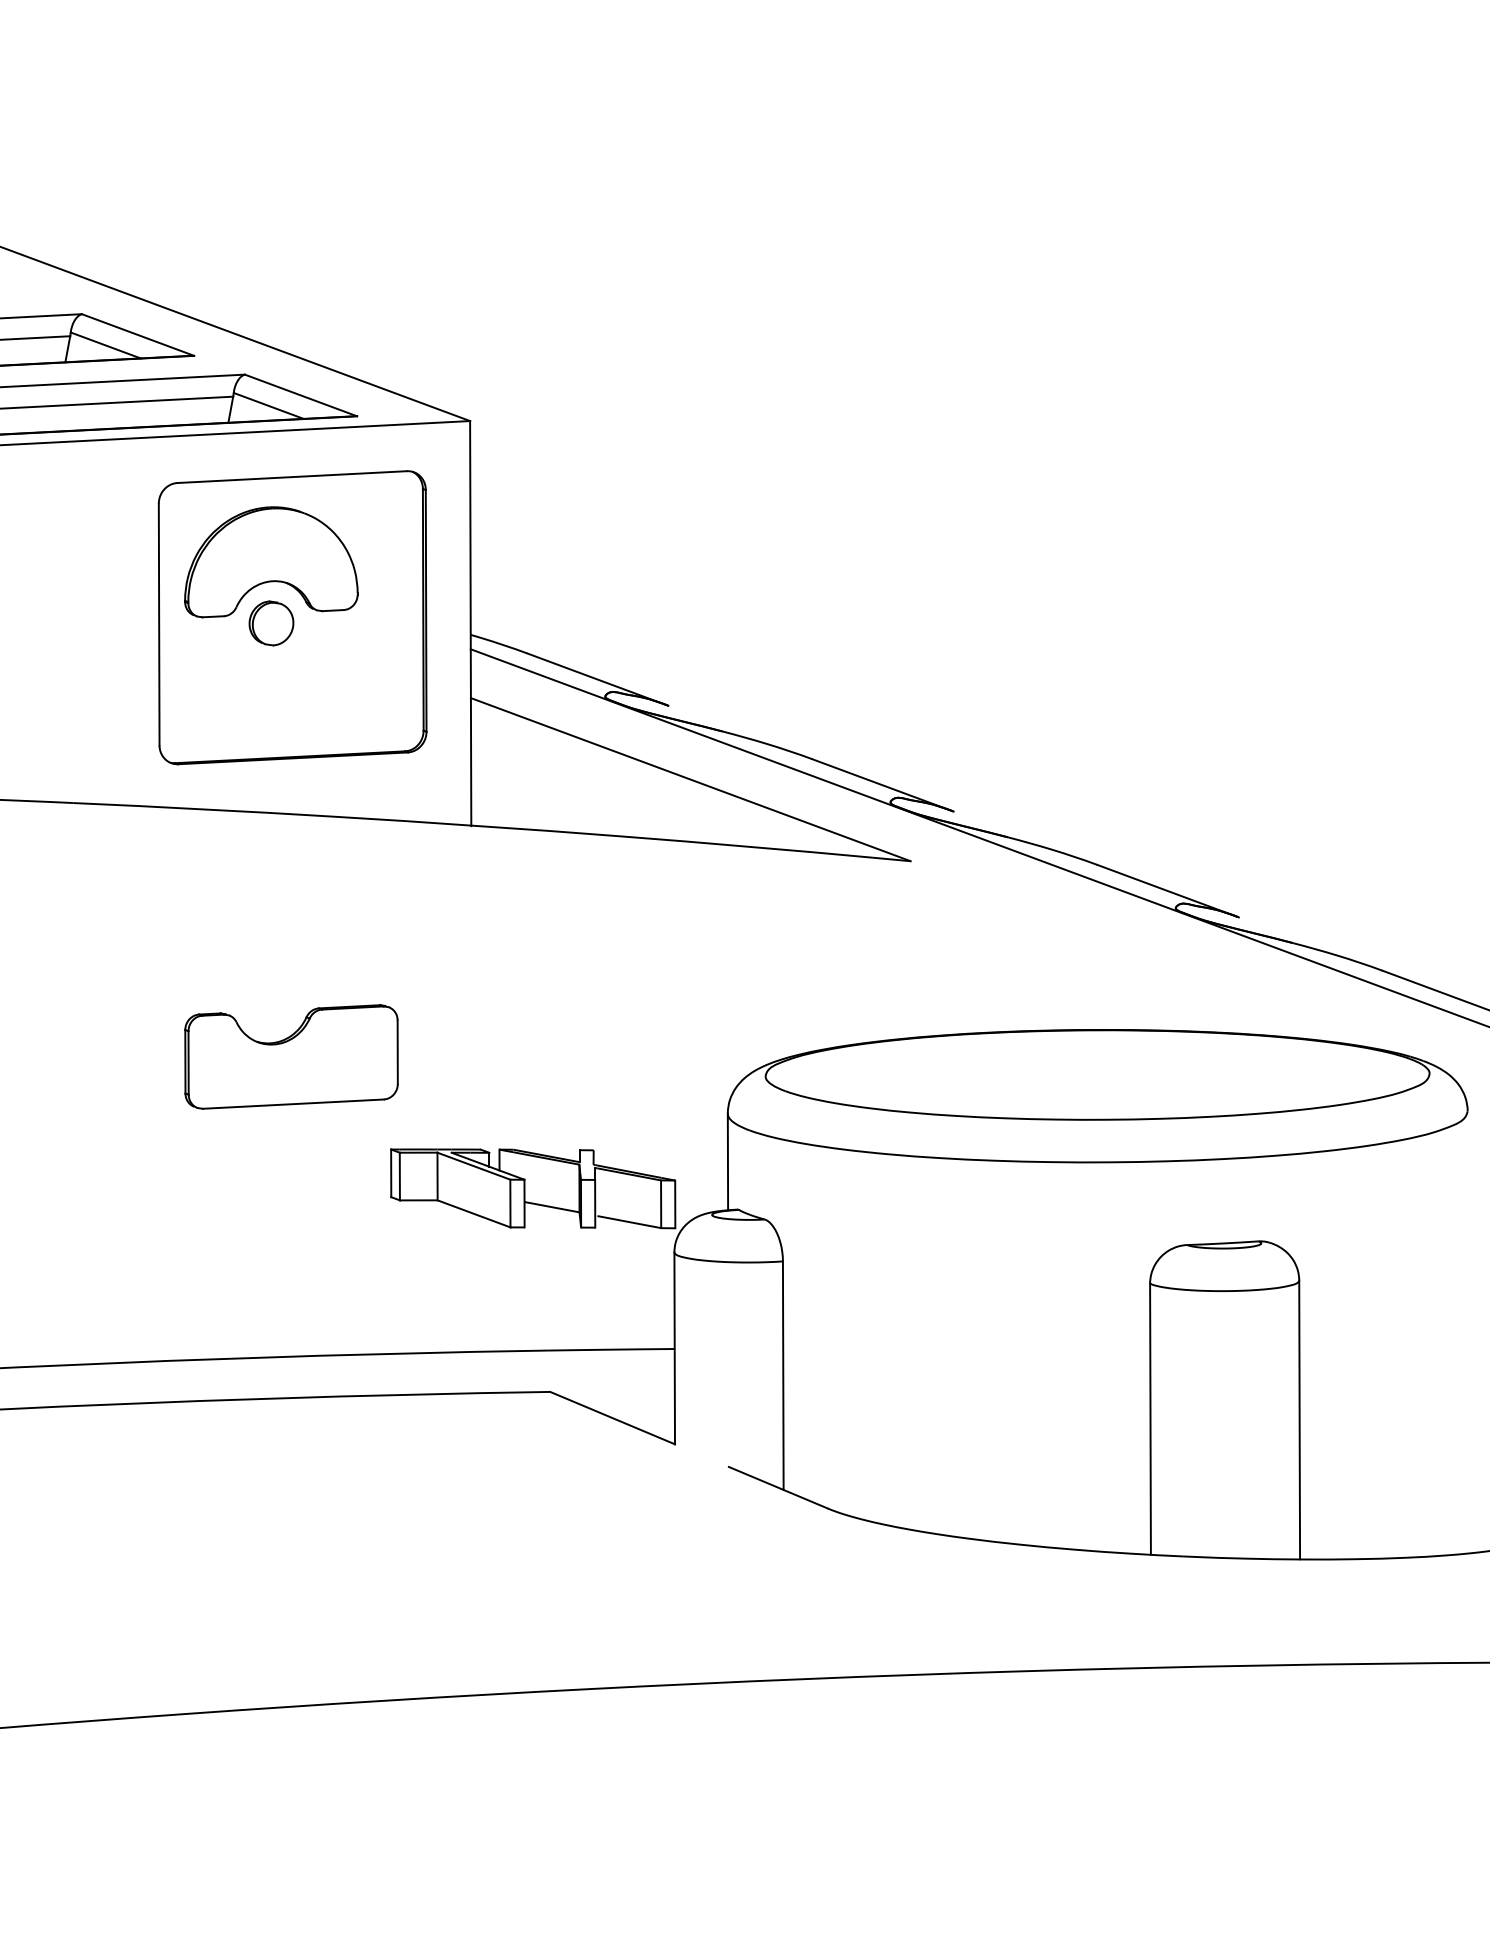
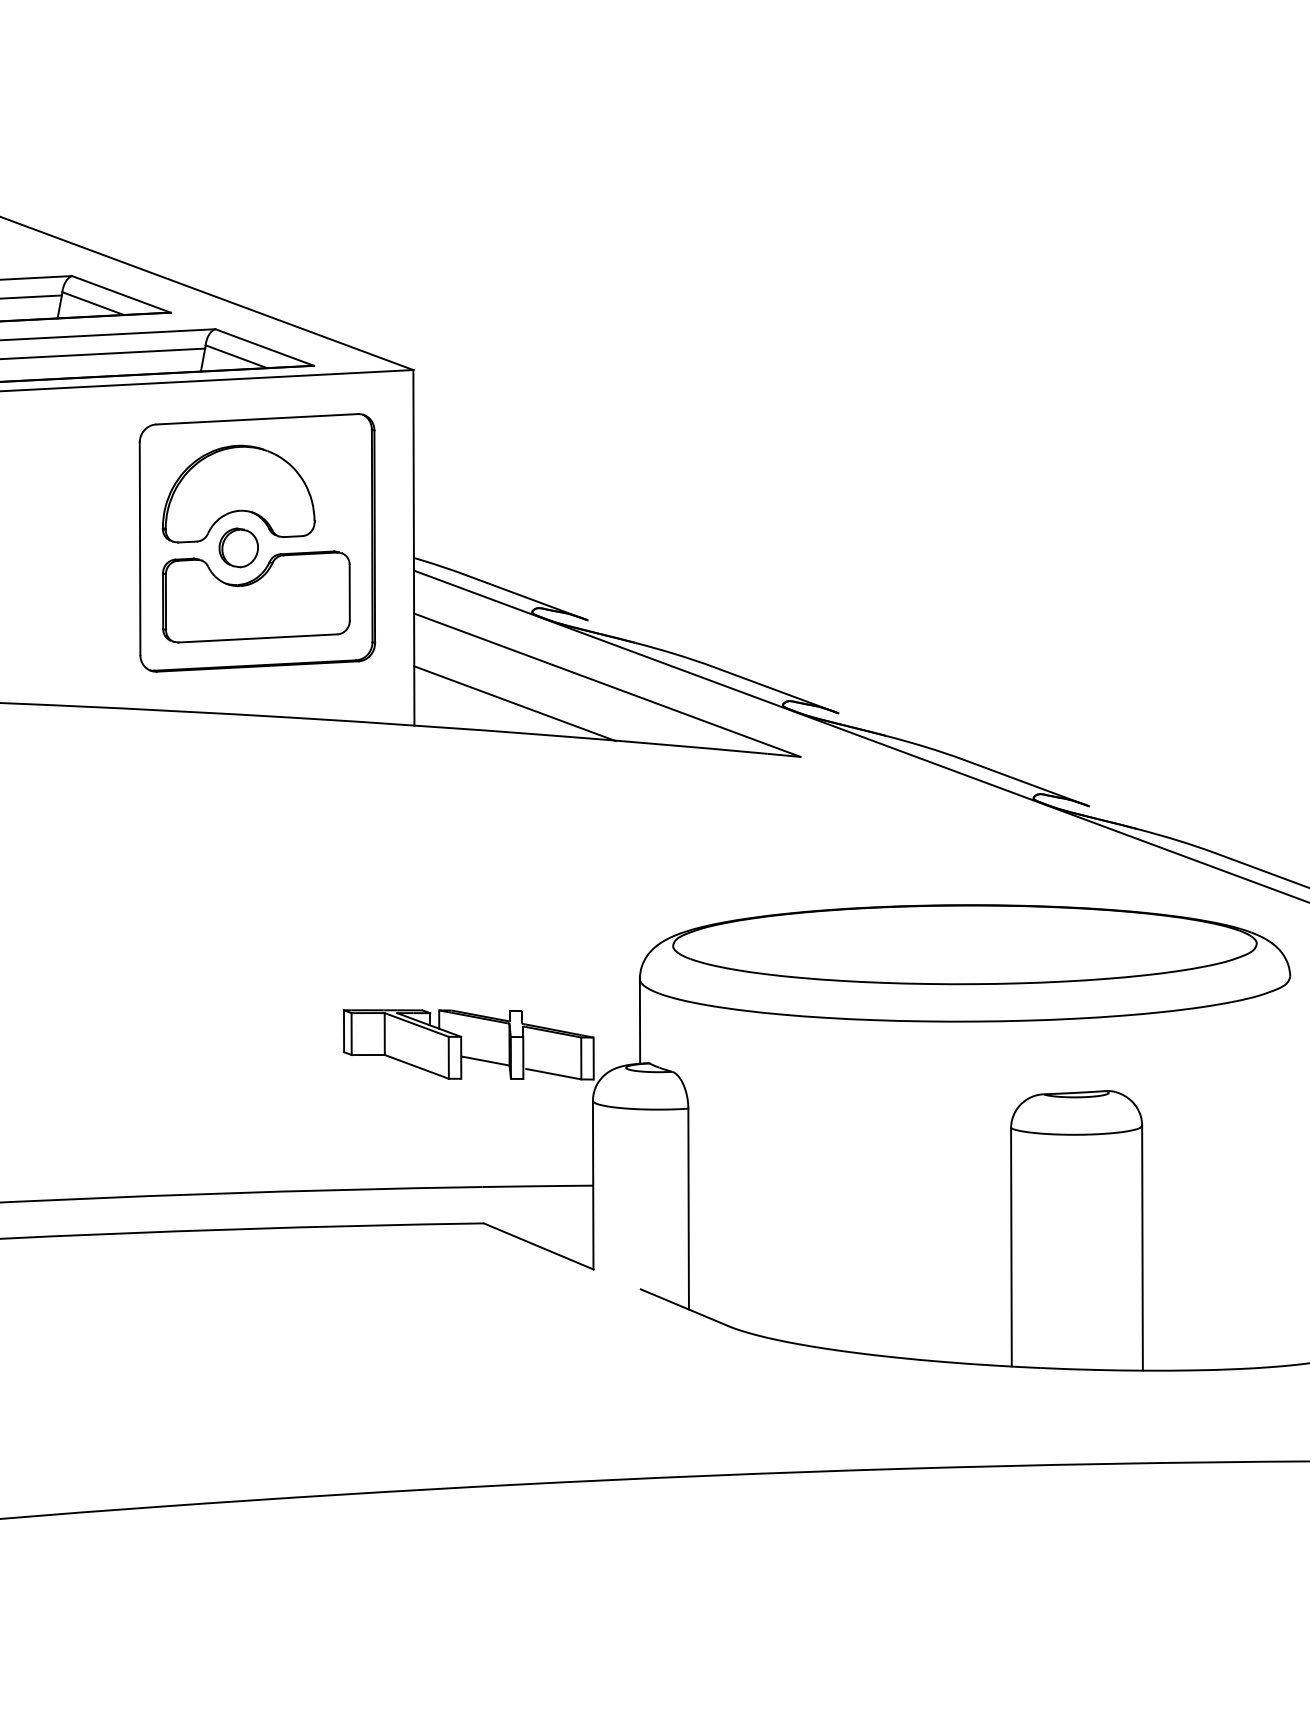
line: (585, 800) -> (514, 703), added
part: (291, 1056) -> (256, 596), moved

